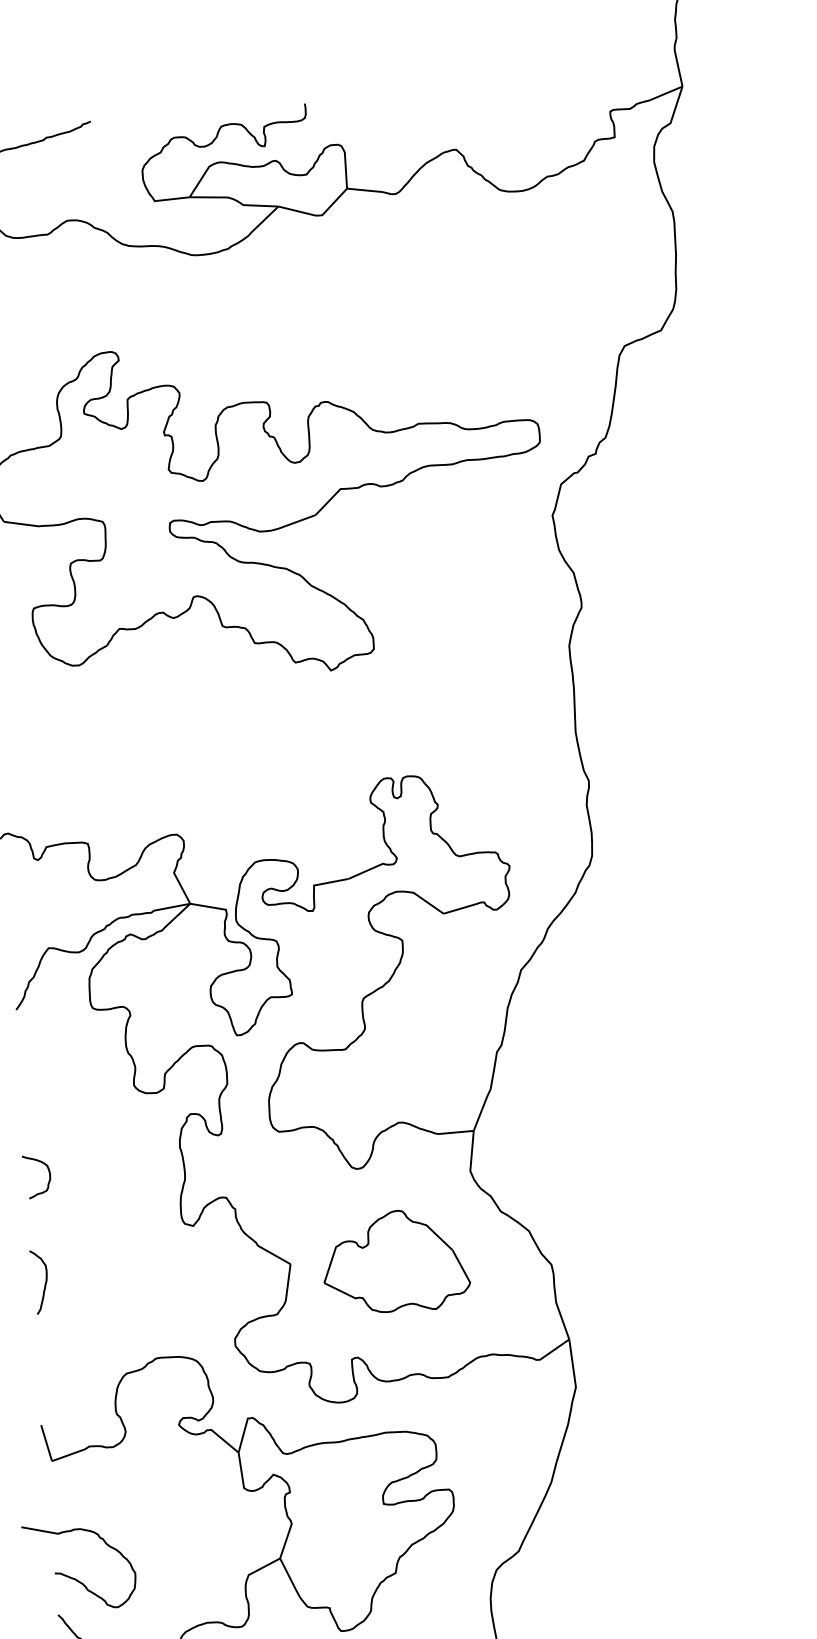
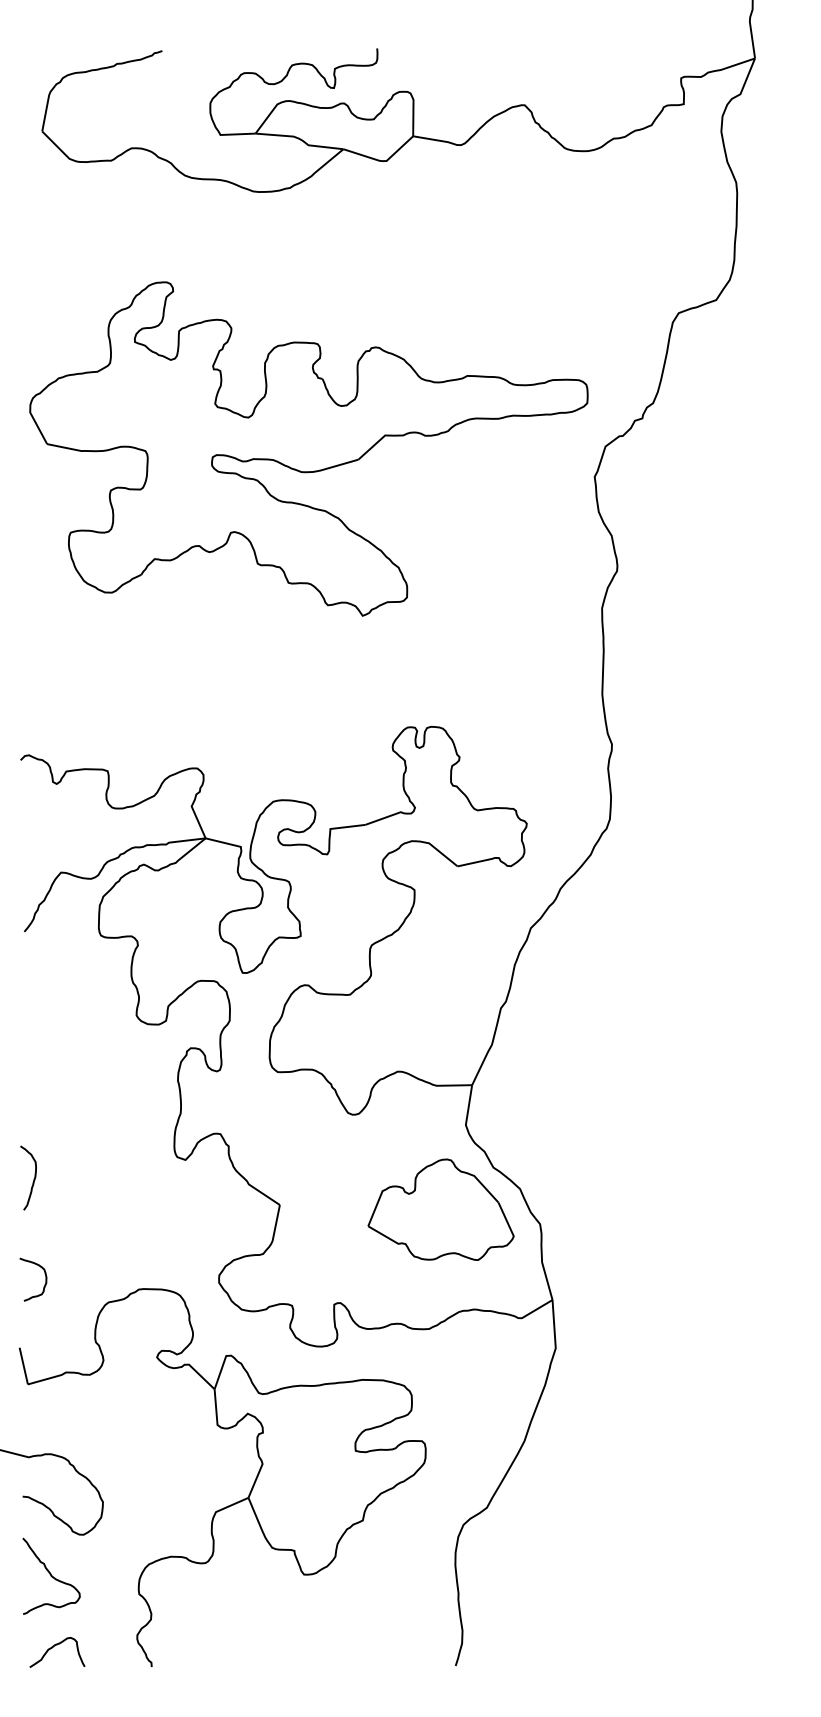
curve: (49, 1175) -> (45, 1279), moved
part: (395, 1261) -> (440, 1209), moved
curve: (44, 1283) -> (33, 1179), moved

